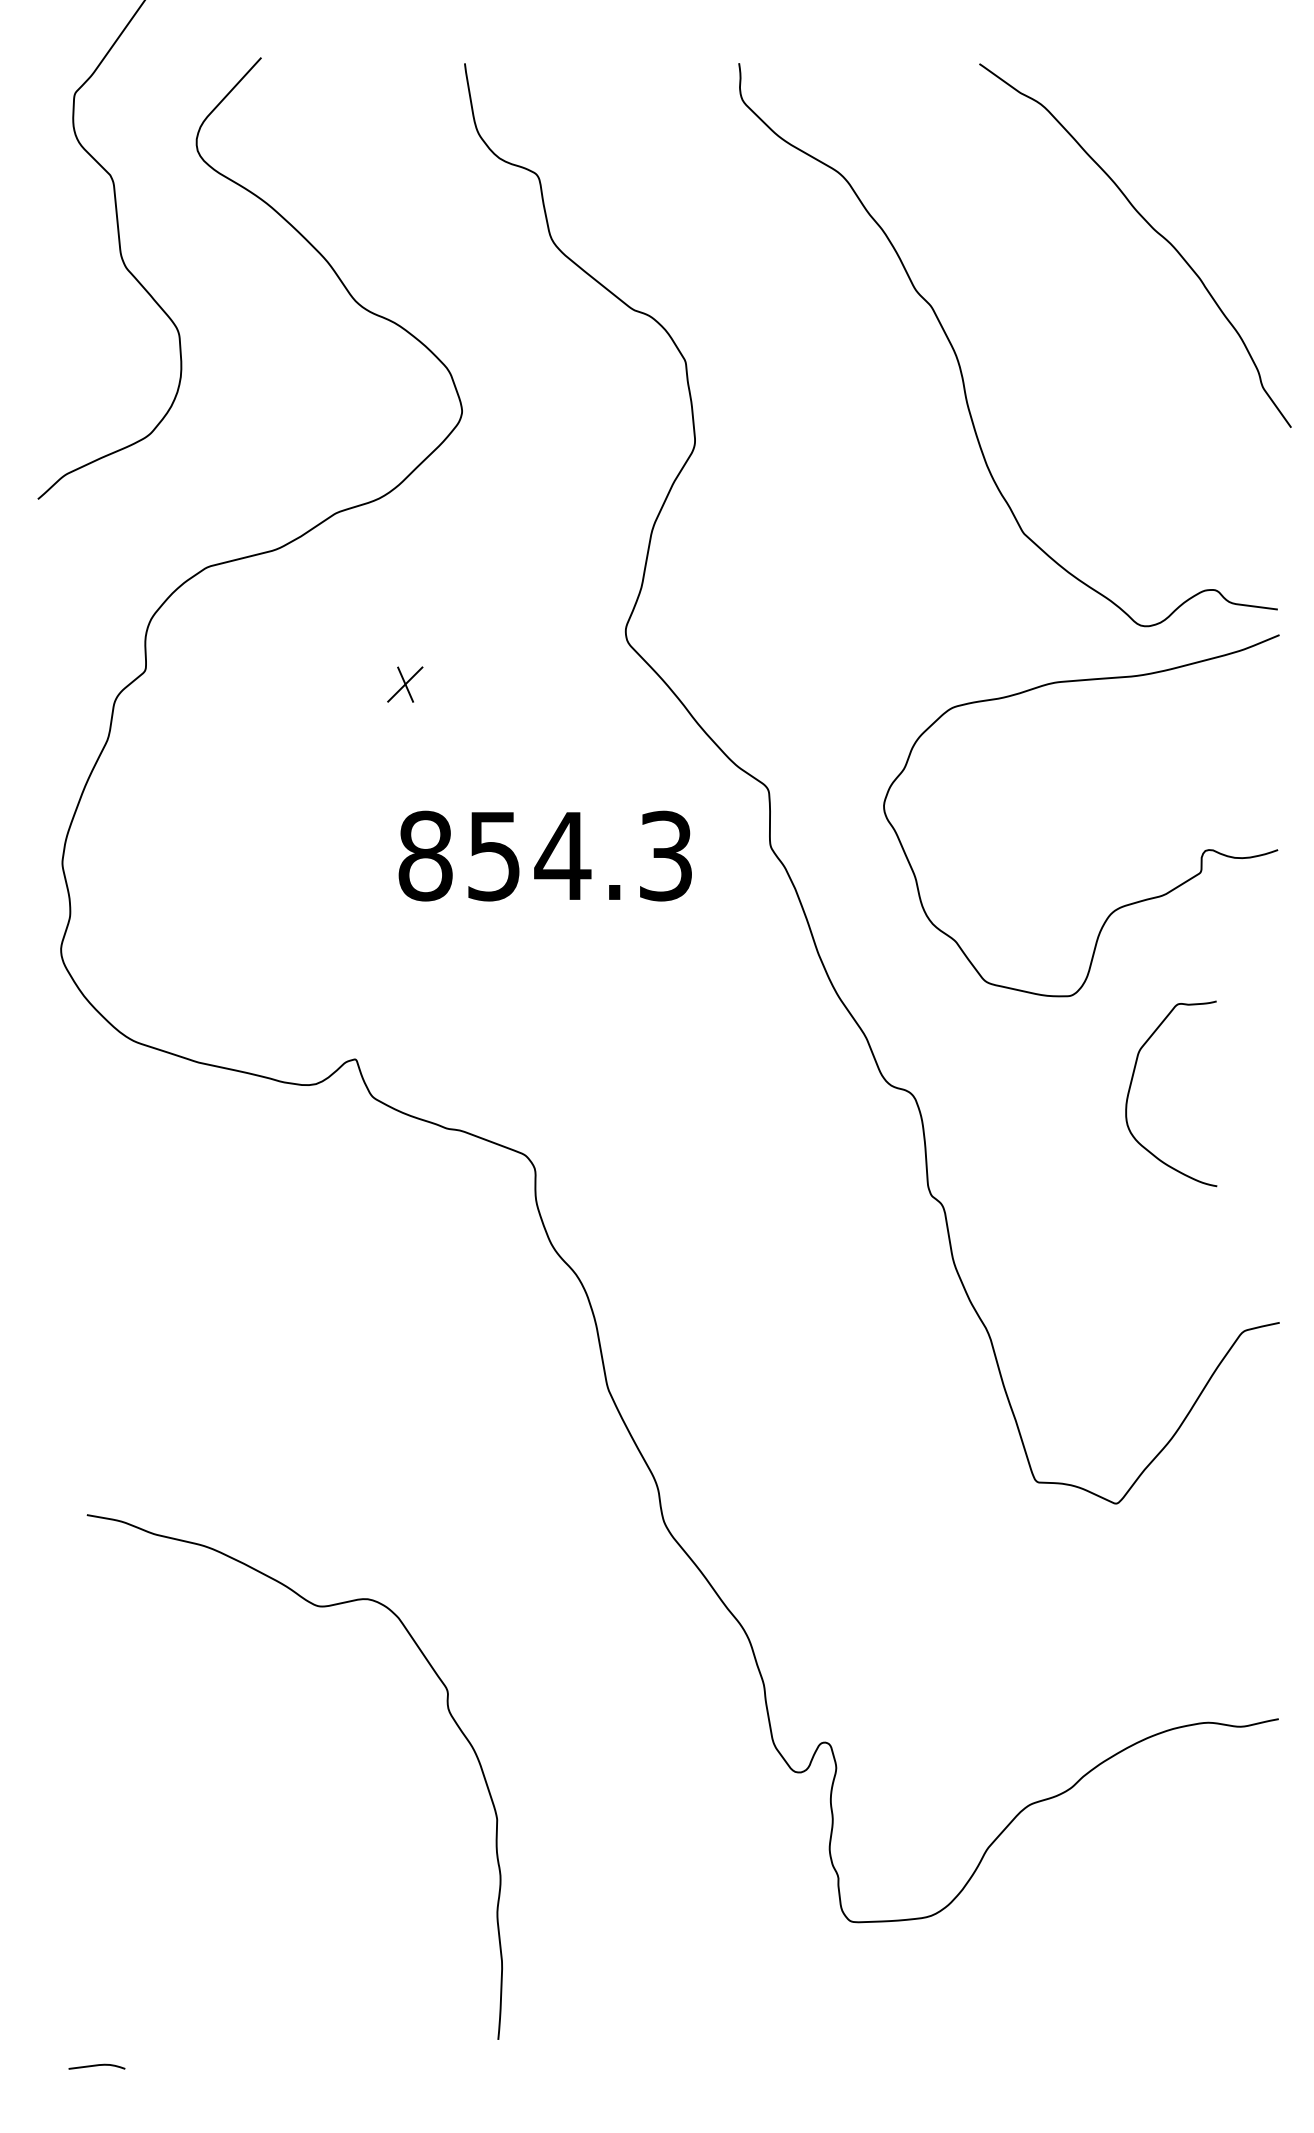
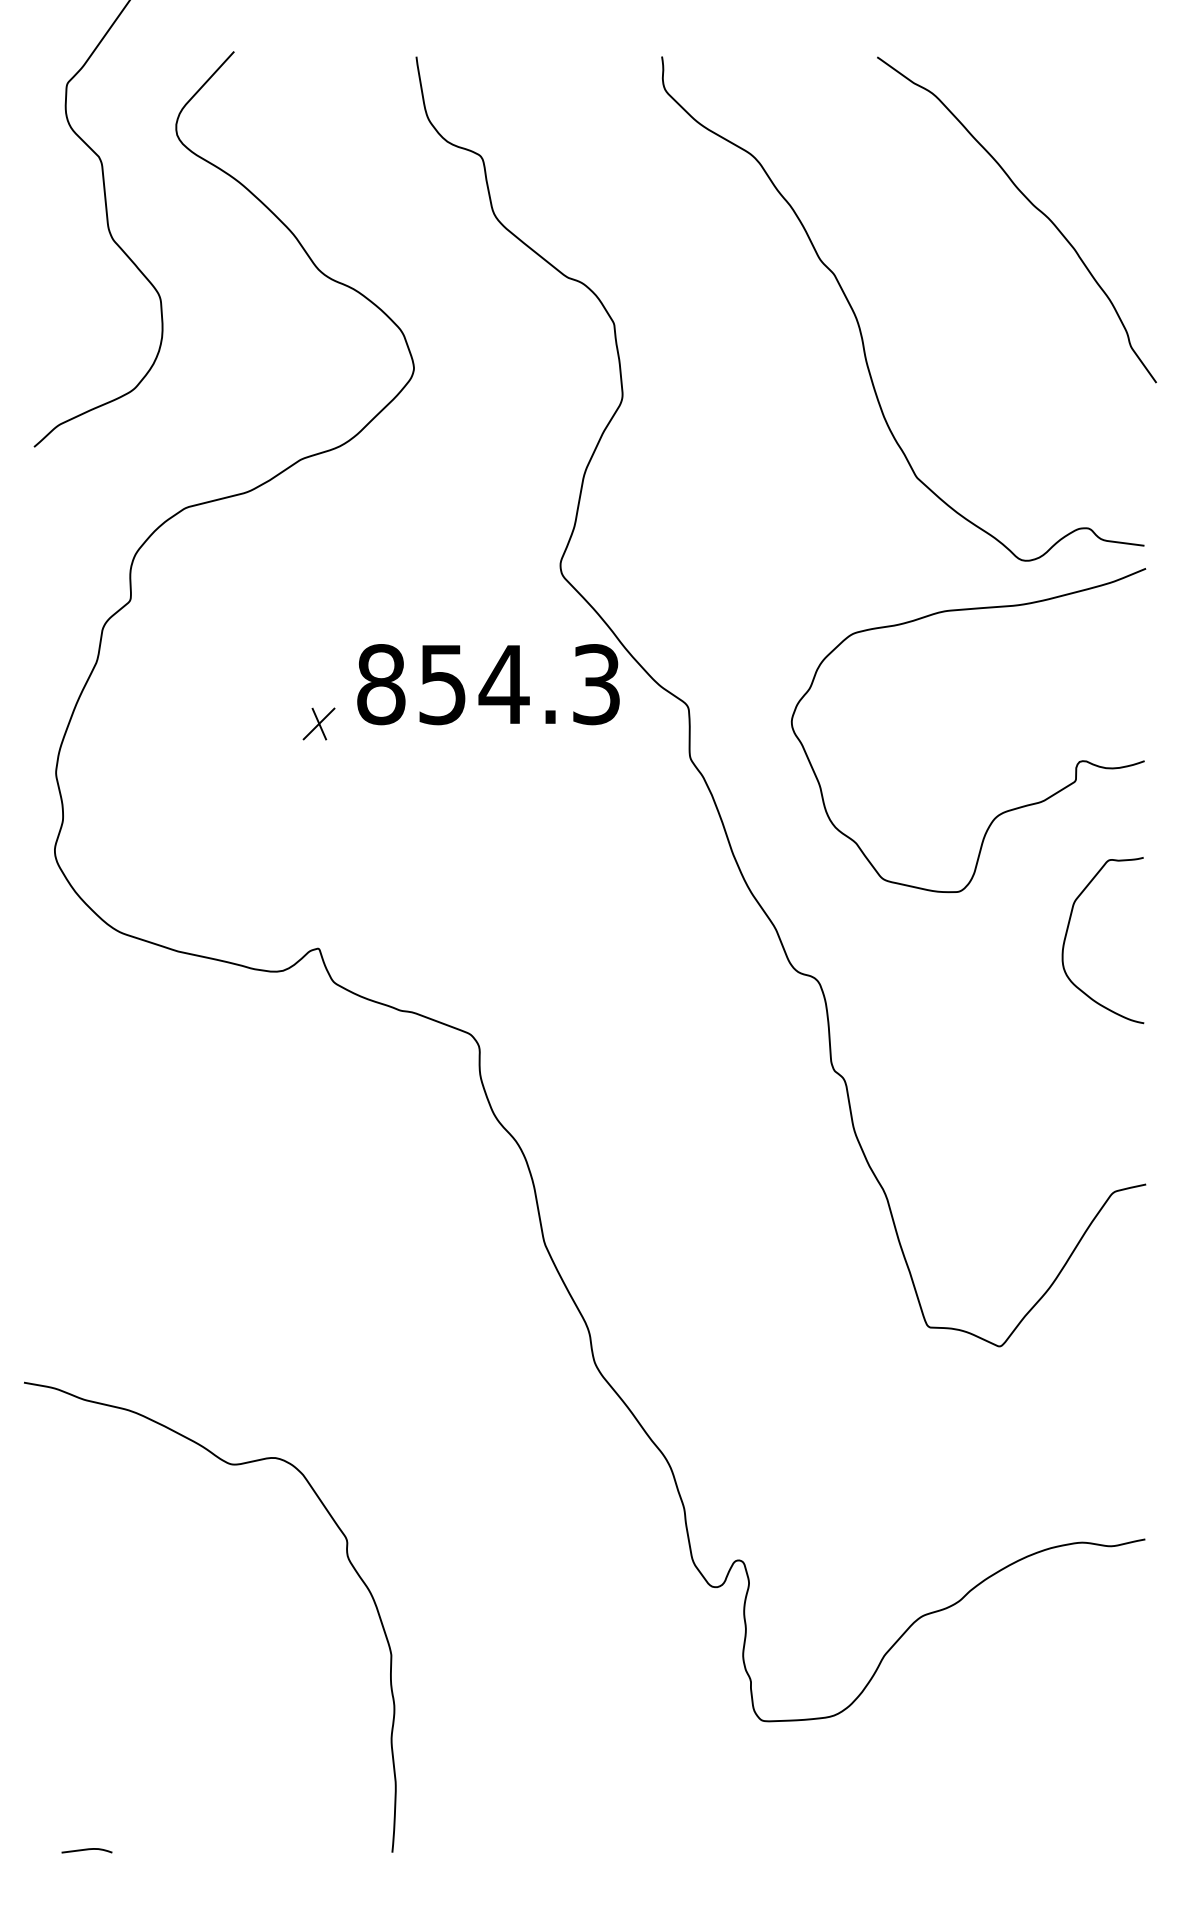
part: (404, 684) -> (318, 723), moved
text: (545, 856) -> (488, 684), moved
curve: (1131, 1086) -> (1067, 933), moved
curve: (447, 1709) -> (346, 1556), moved

